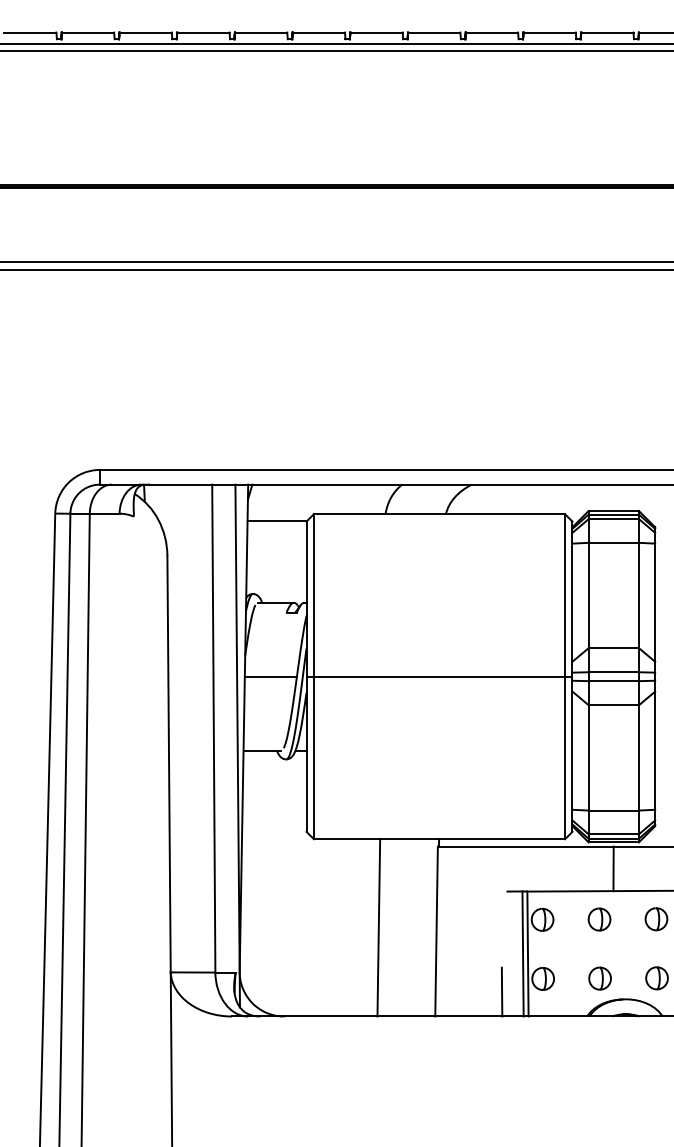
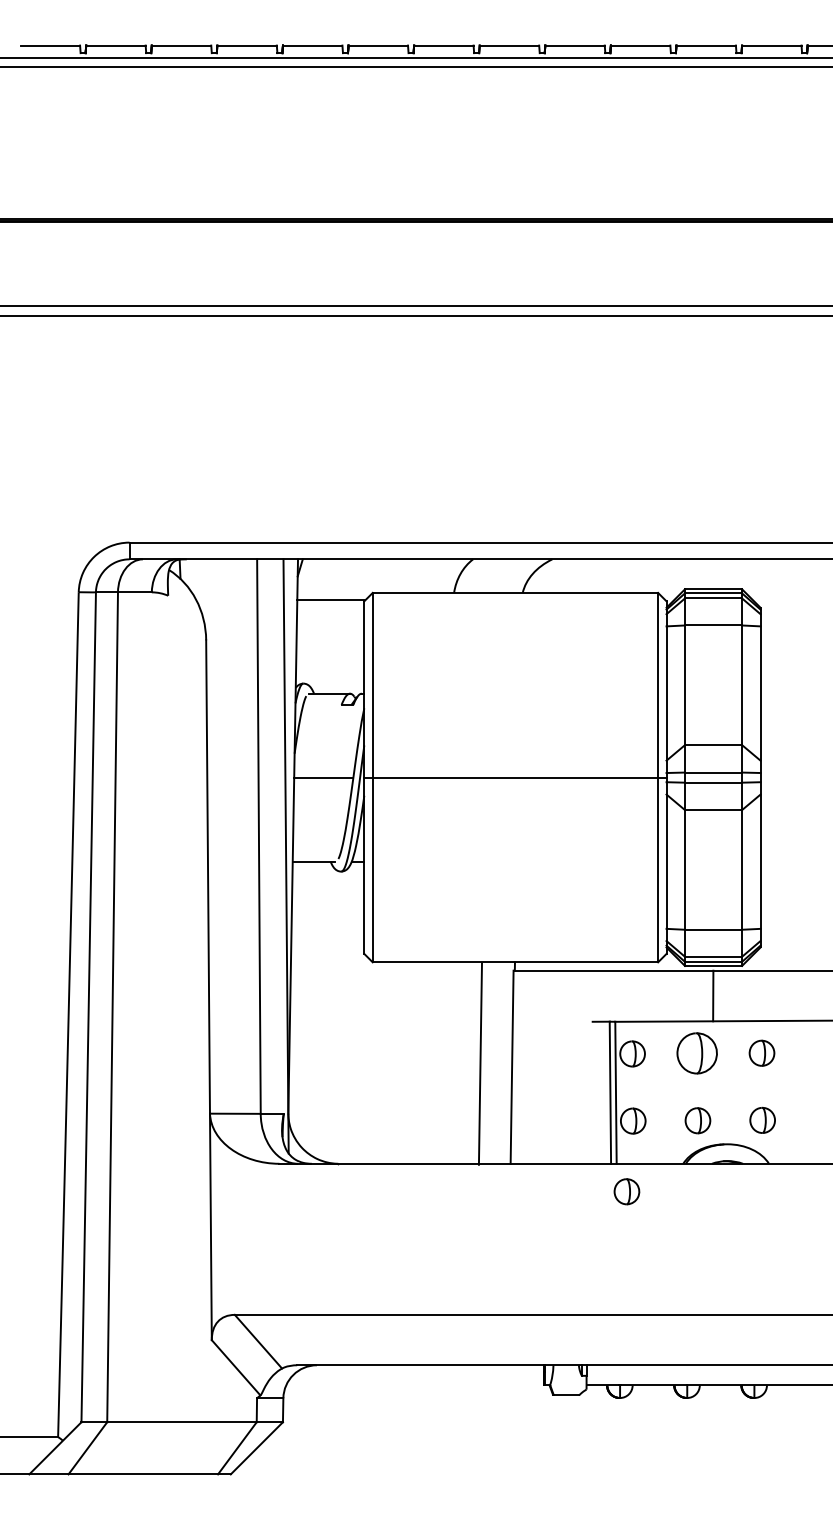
part: (599, 919) -> (697, 1053), size x1.6
line: (378, 927) -> (480, 1063), moved
line: (502, 991) -> (586, 1135), removed
part: (537, 1040) -> (626, 1191), added

